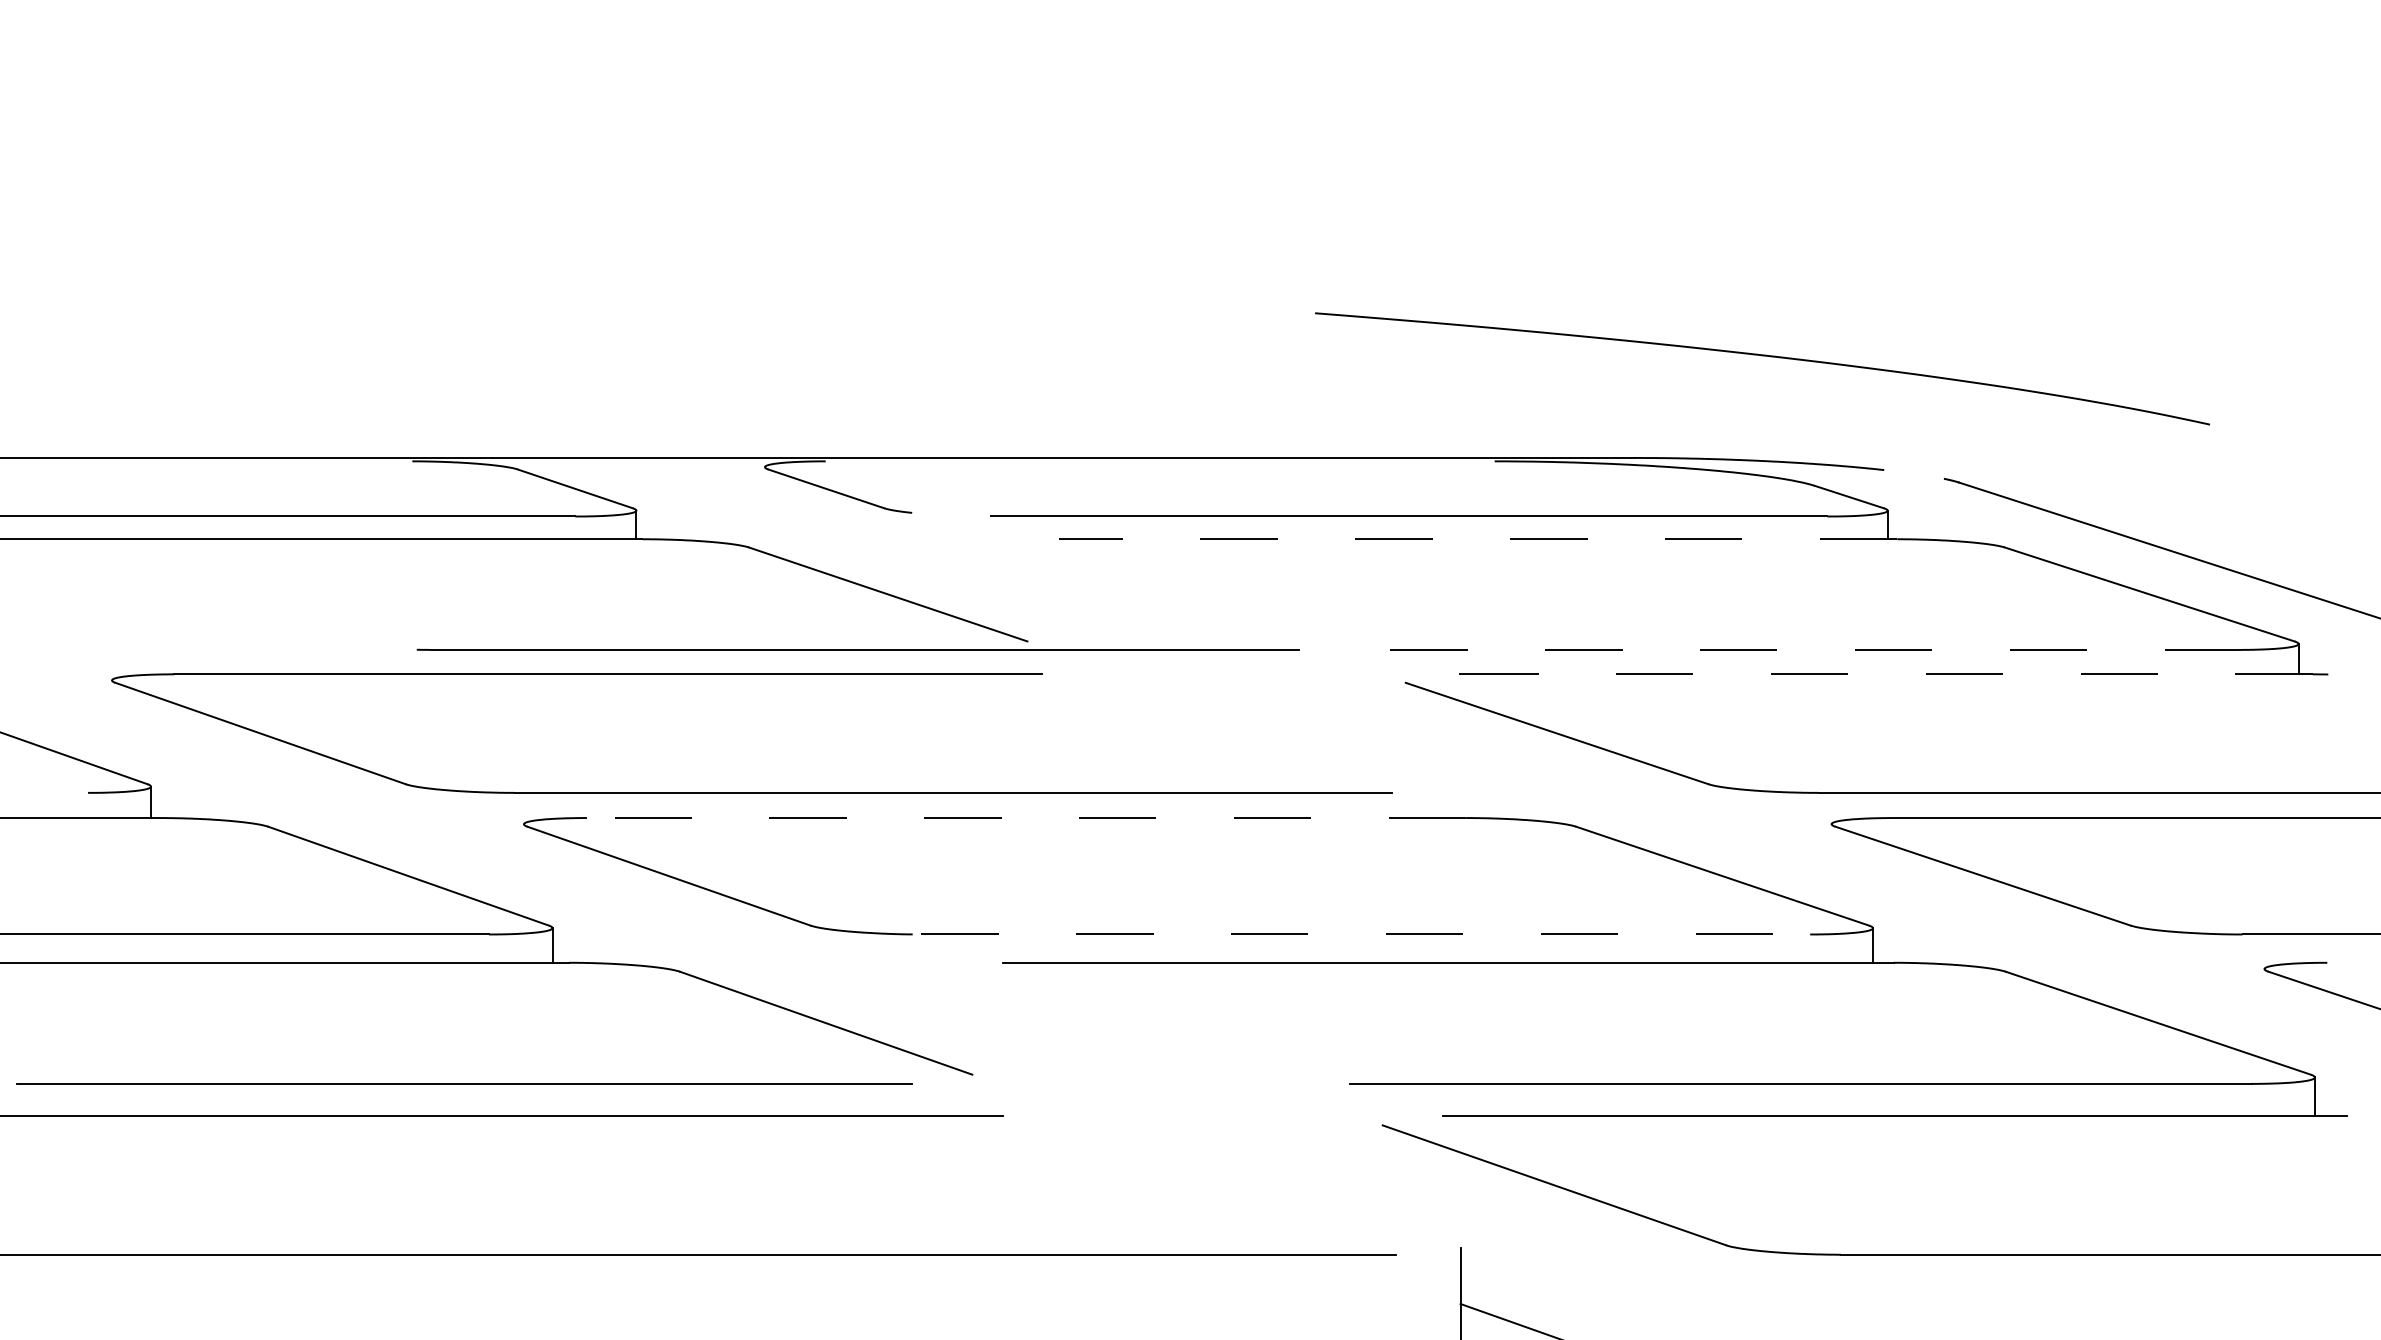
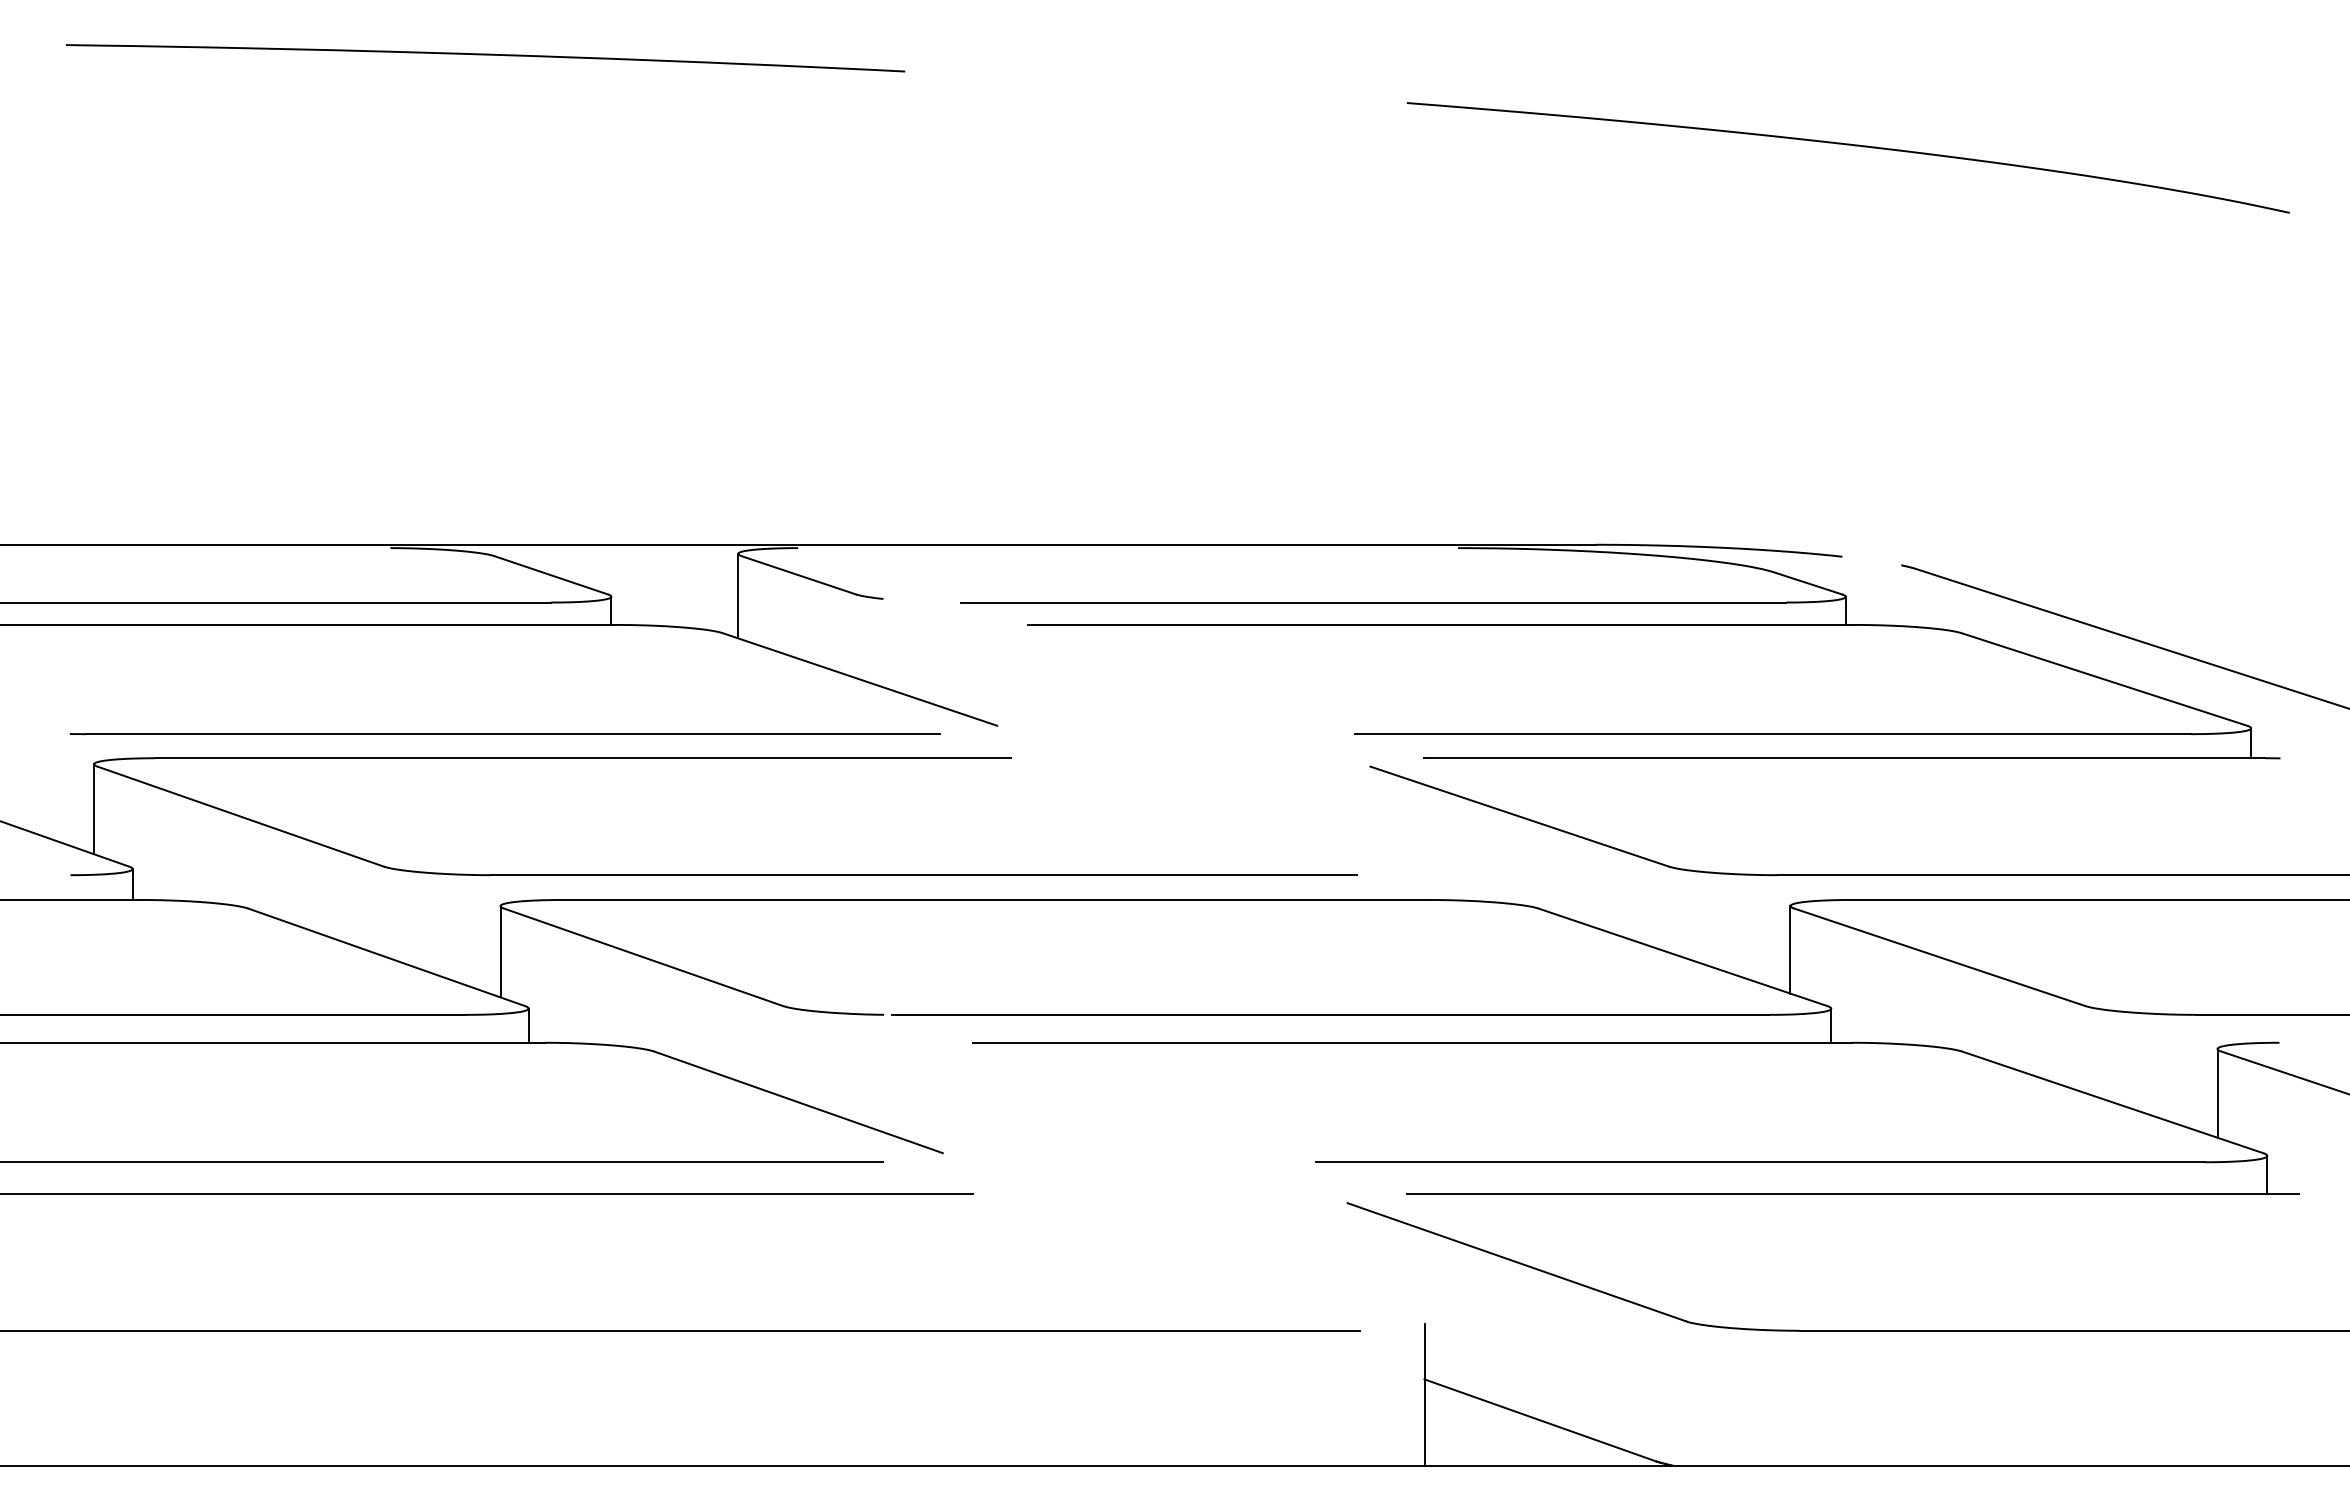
curve: (1762, 356) -> (1848, 145), moved
line: (765, 509) -> (738, 595), added
line: (1477, 538) -> (1441, 624), dashed -> solid
line: (857, 650) -> (504, 734), moved
line: (1814, 650) -> (1773, 734), dashed -> solid
line: (1888, 674) -> (1846, 758), dashed -> solid
line: (112, 726) -> (94, 809), added
line: (1026, 817) -> (996, 899), dashed -> solid
line: (1831, 868) -> (1790, 949), added
line: (523, 870) -> (500, 951), added
line: (1366, 934) -> (1331, 1014), dashed -> solid
line: (2264, 1013) -> (2217, 1092), added

